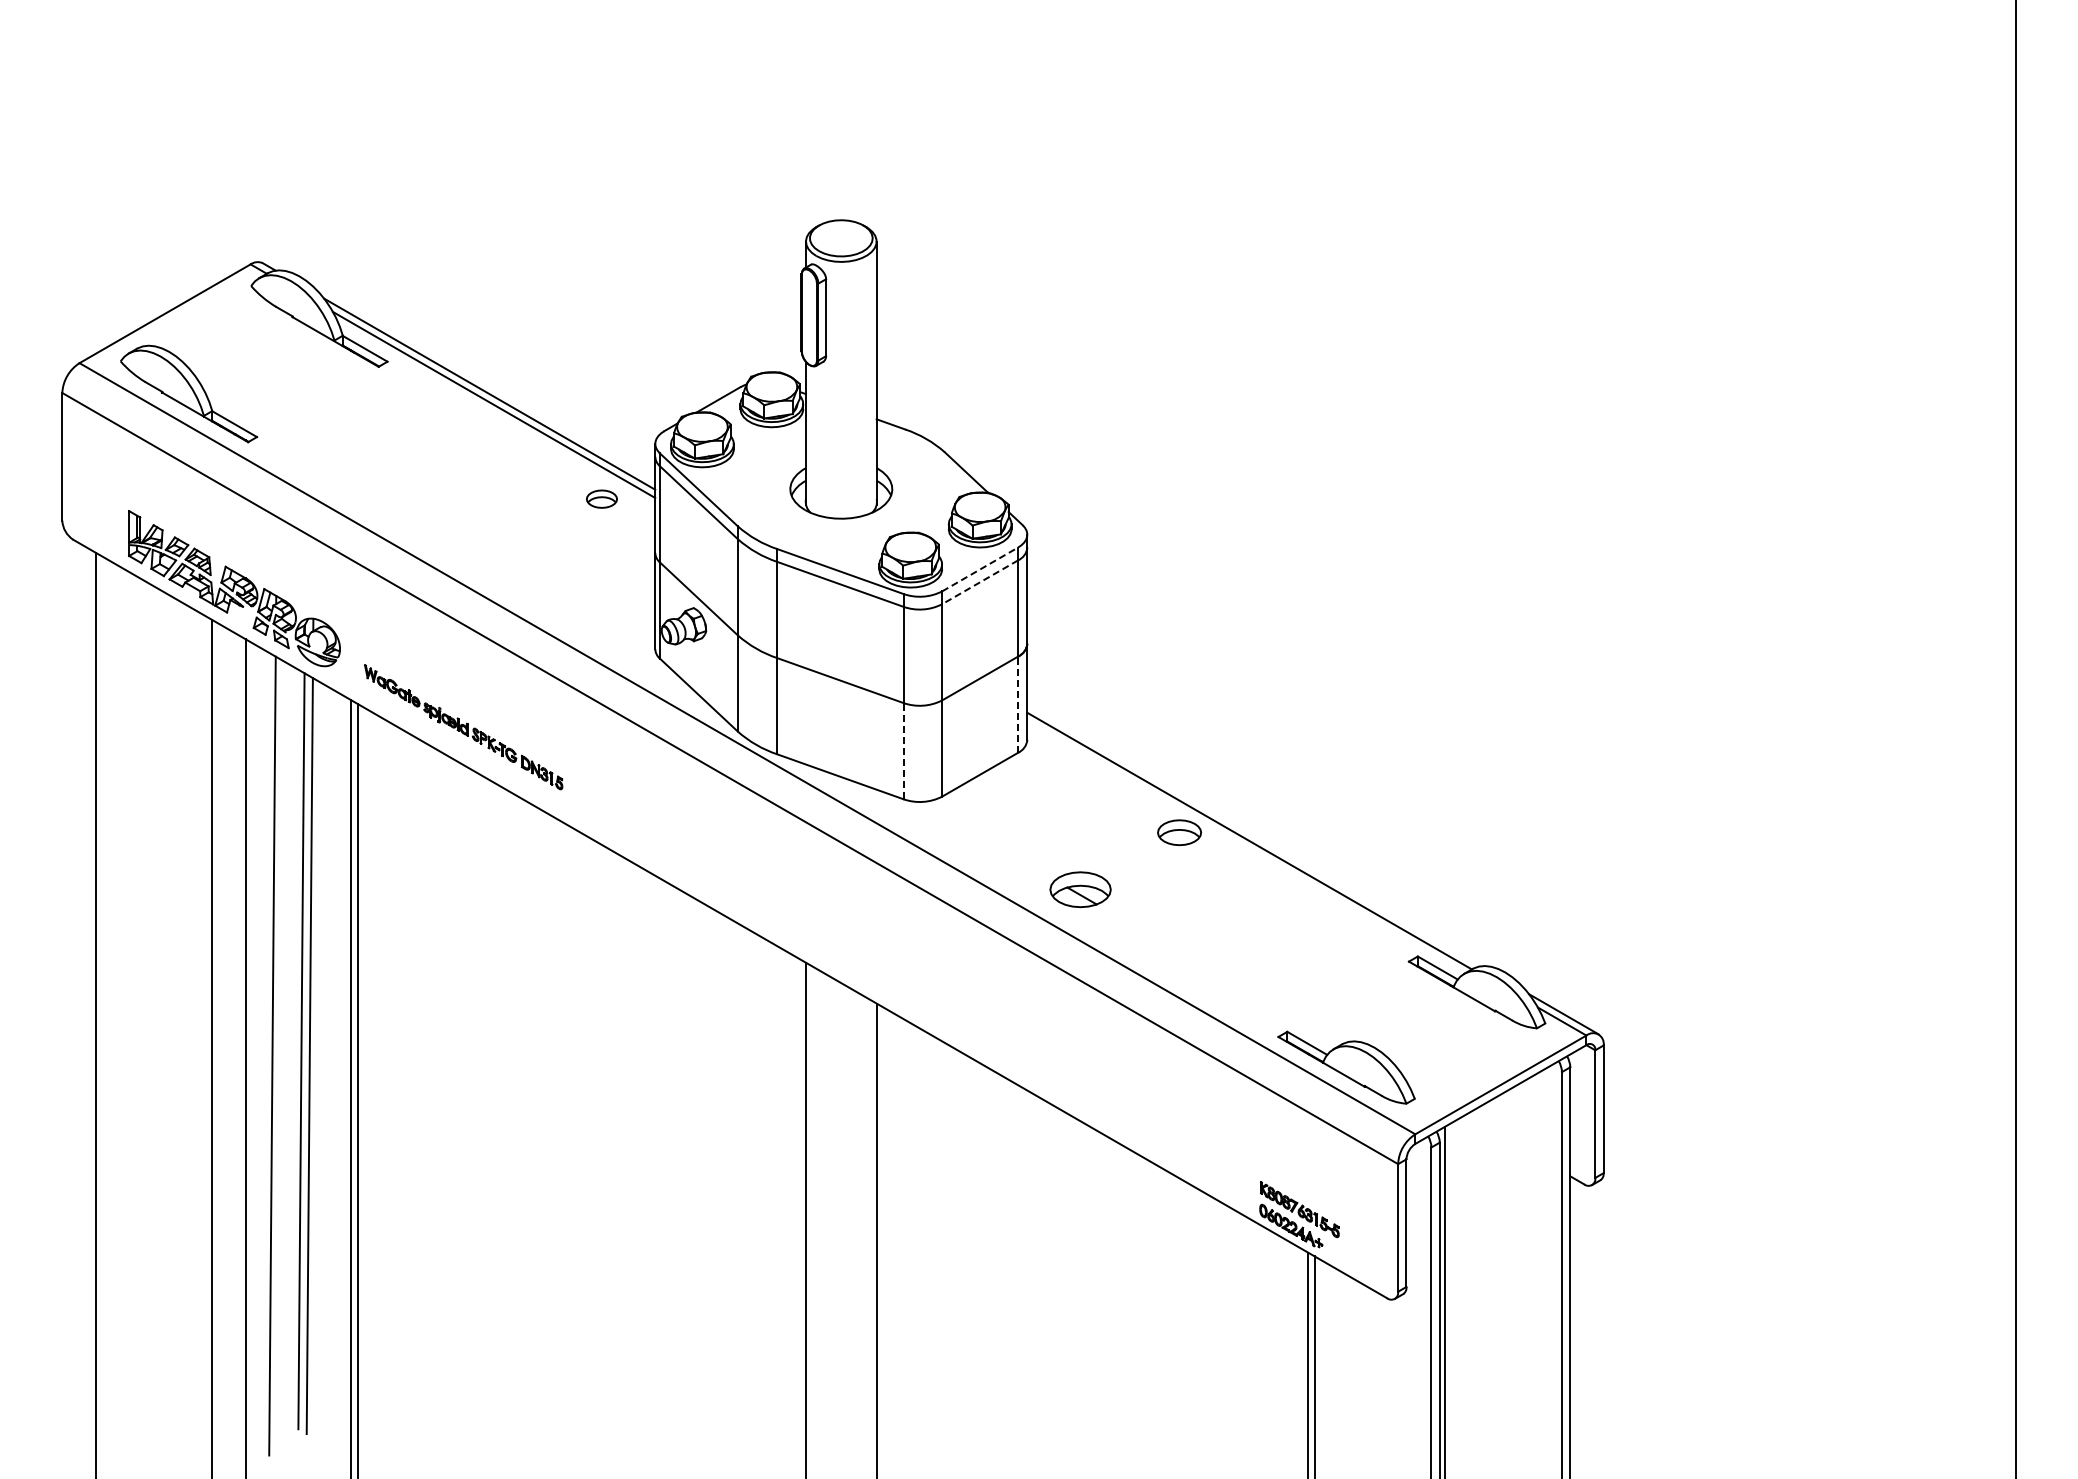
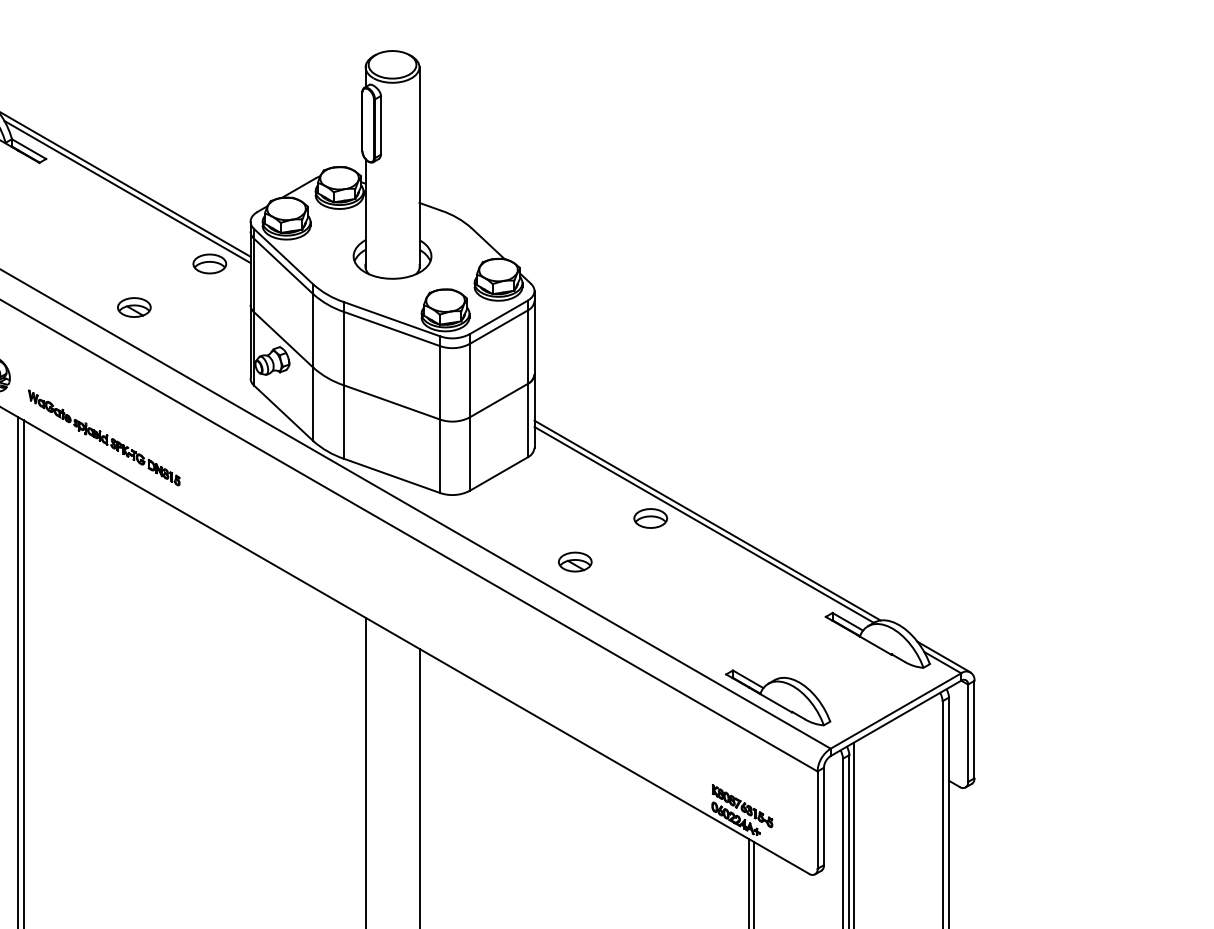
part: (601, 498) -> (209, 263), size x1.43
part: (502, 556) -> (133, 307), added
line: (980, 569) -> (498, 317), dashed -> solid
line: (980, 582) -> (498, 327), dashed -> solid
line: (1018, 704) -> (527, 420), dashed -> solid
line: (903, 750) -> (440, 455), dashed -> solid
line: (1253, 835) -> (707, 520), added
part: (1080, 889) -> (575, 561), size x0.71

